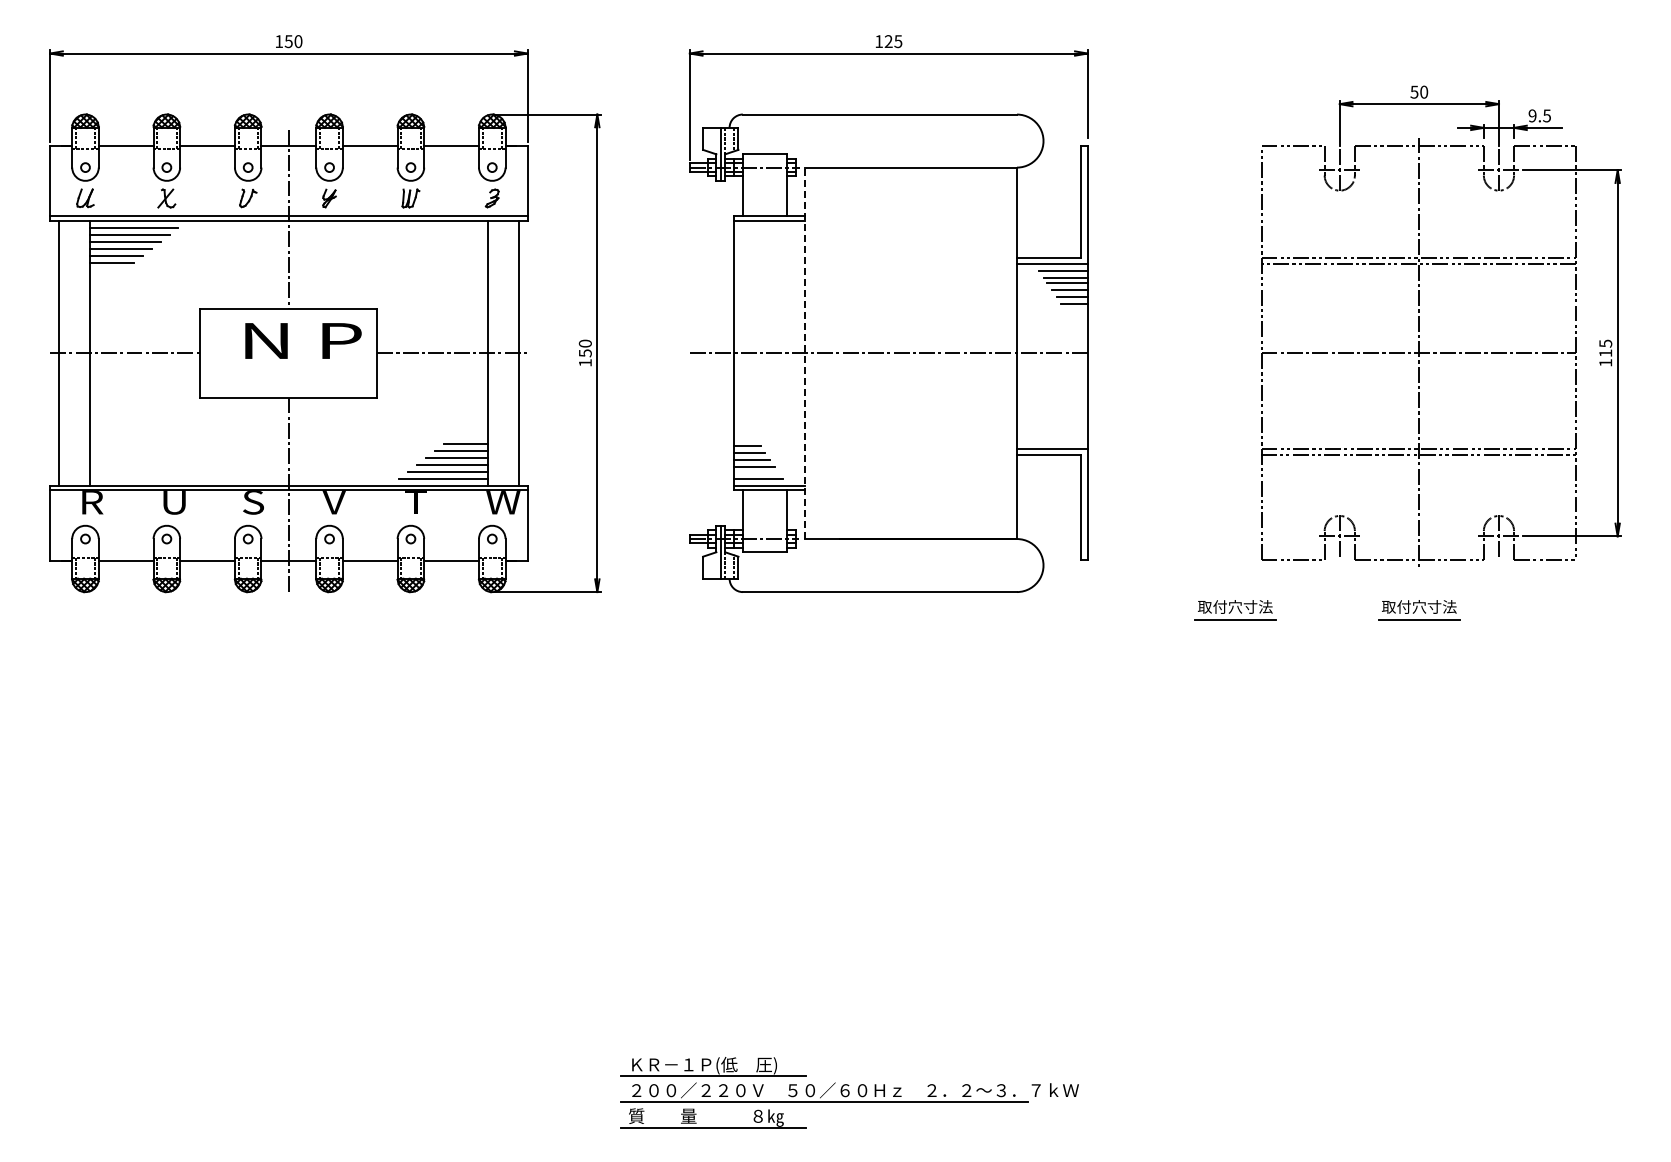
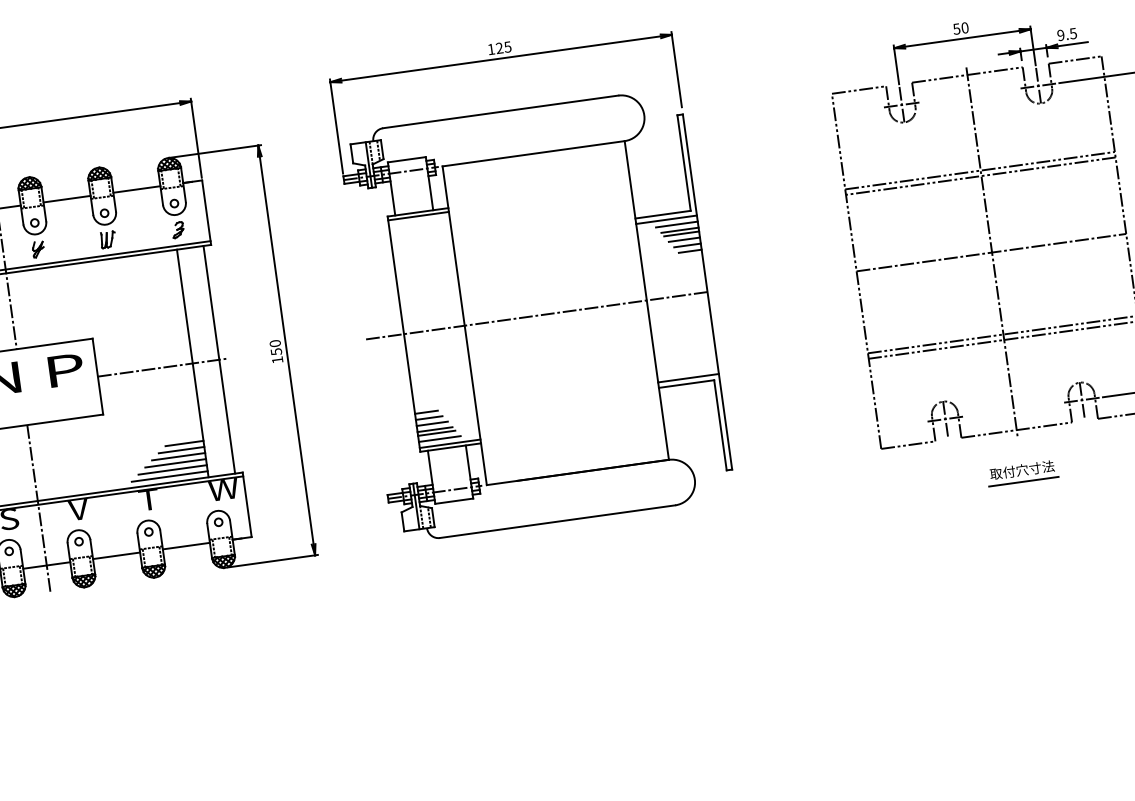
line: (804, 353) -> (464, 325), dashed -> solid
line: (755, 471) -> (436, 433), added
part: (1235, 610) -> (864, 495), removed

